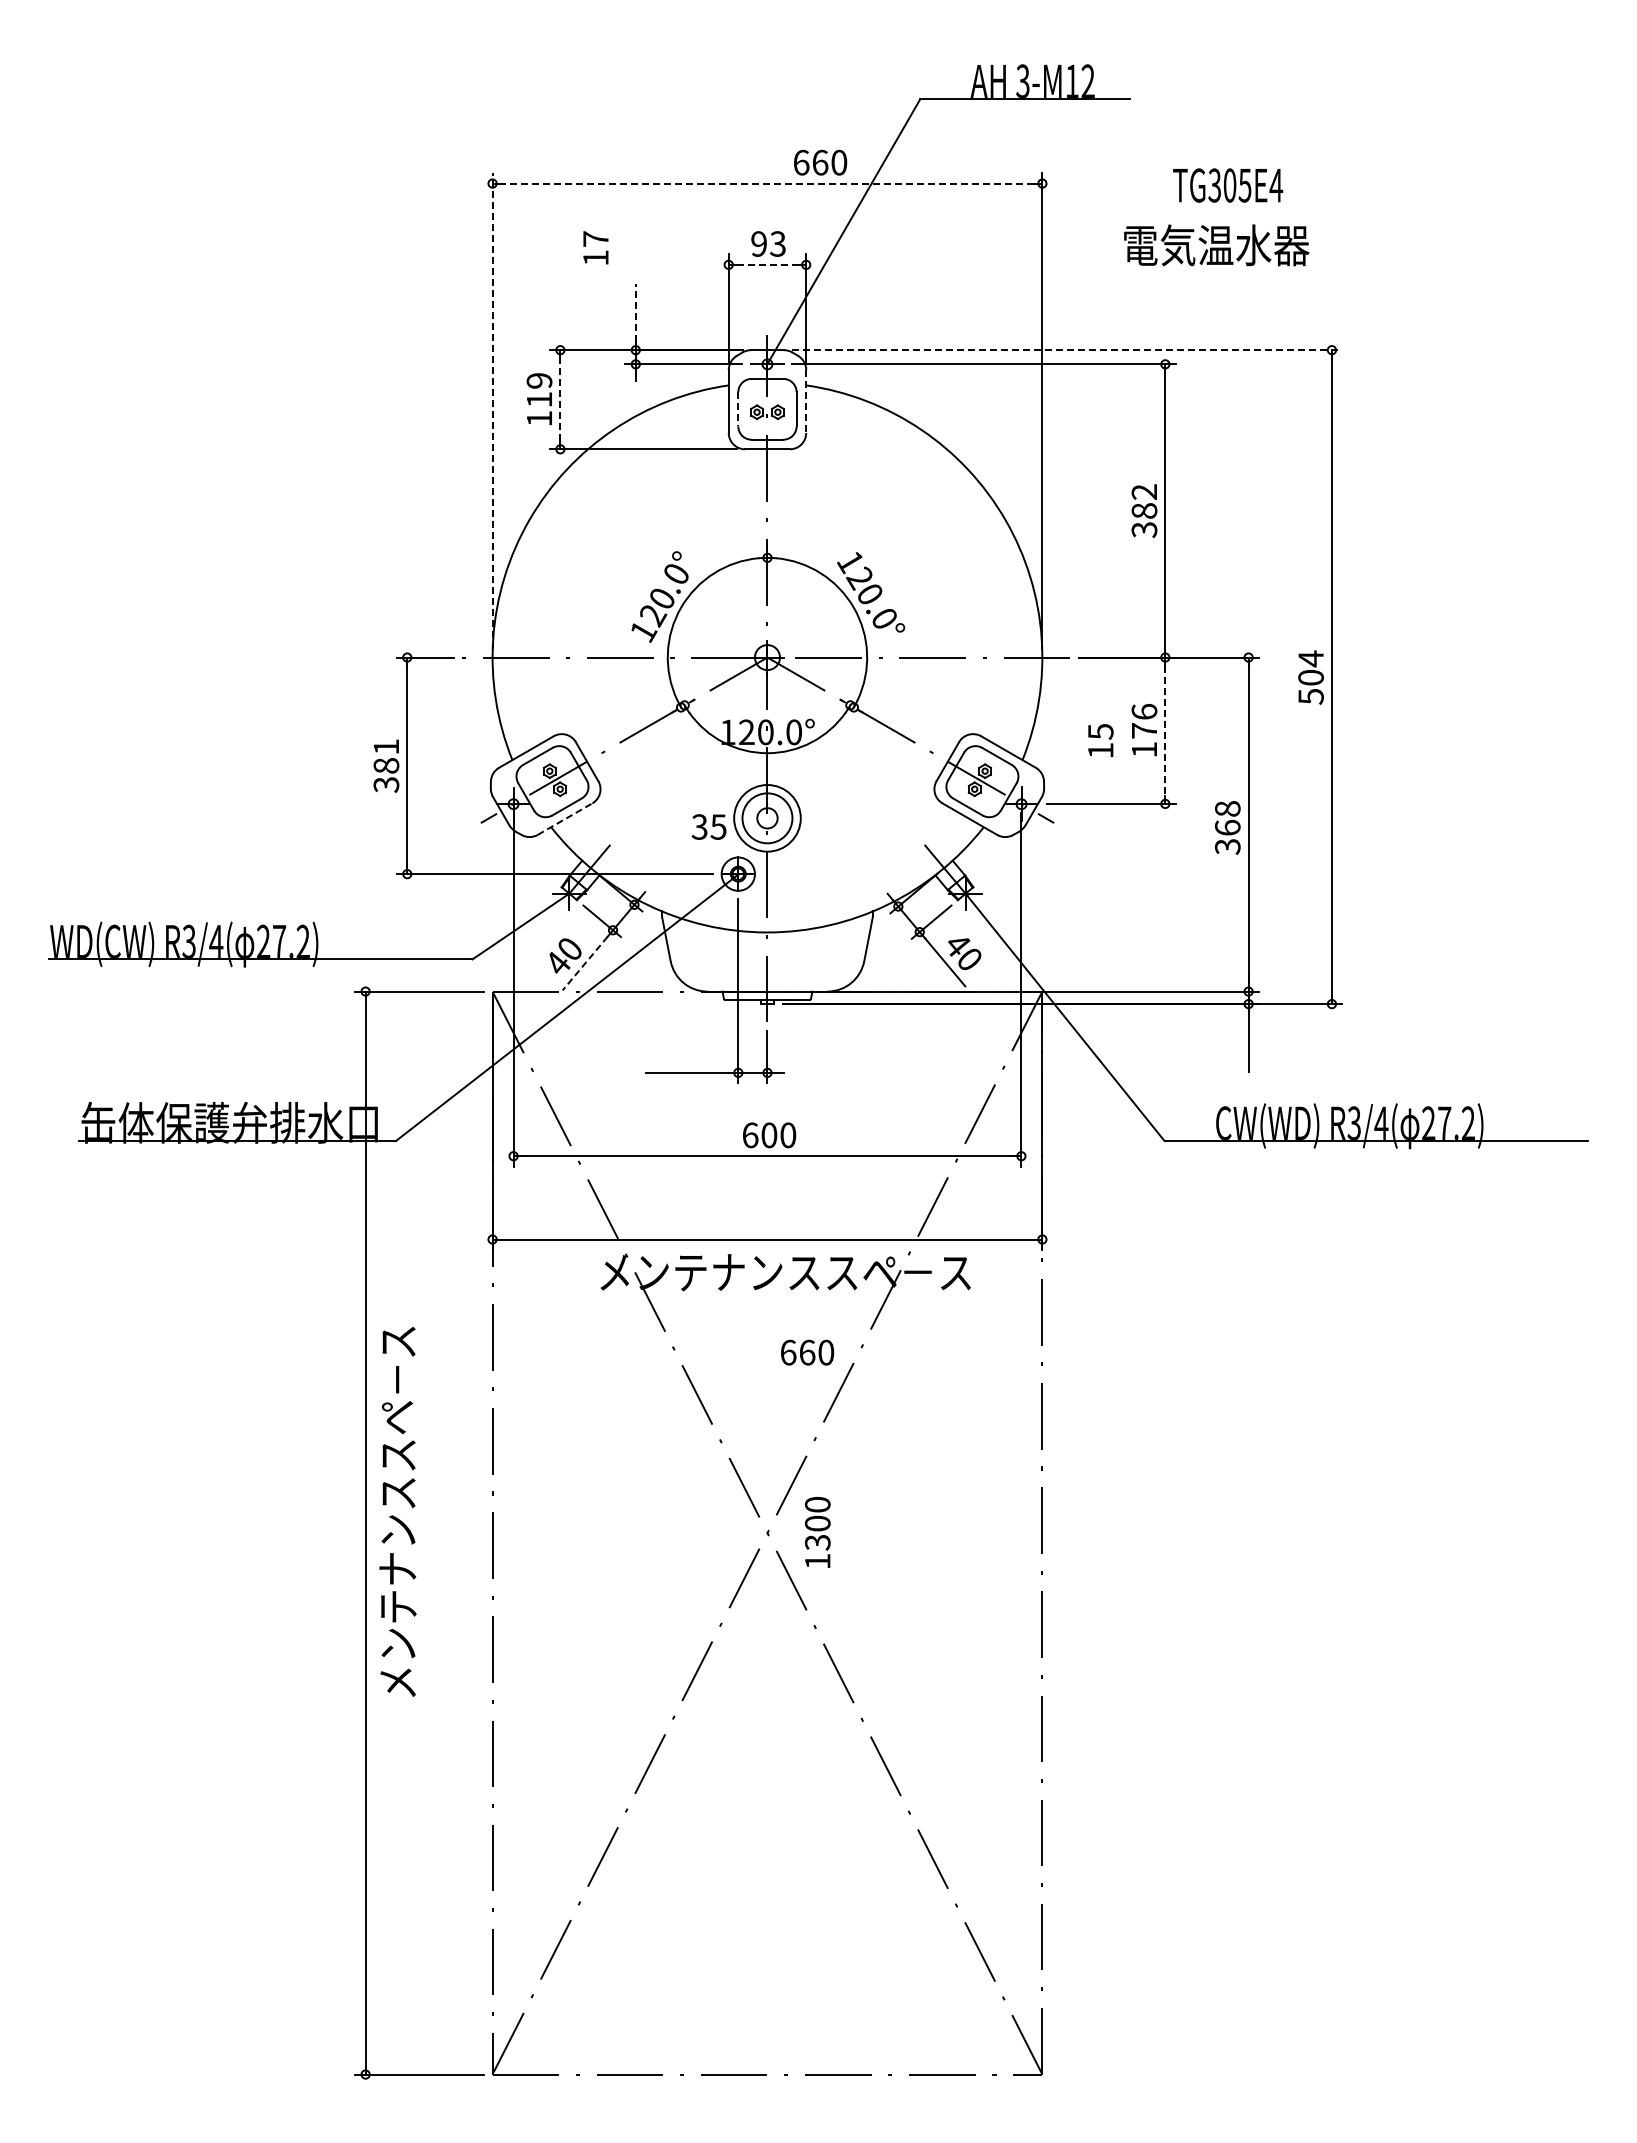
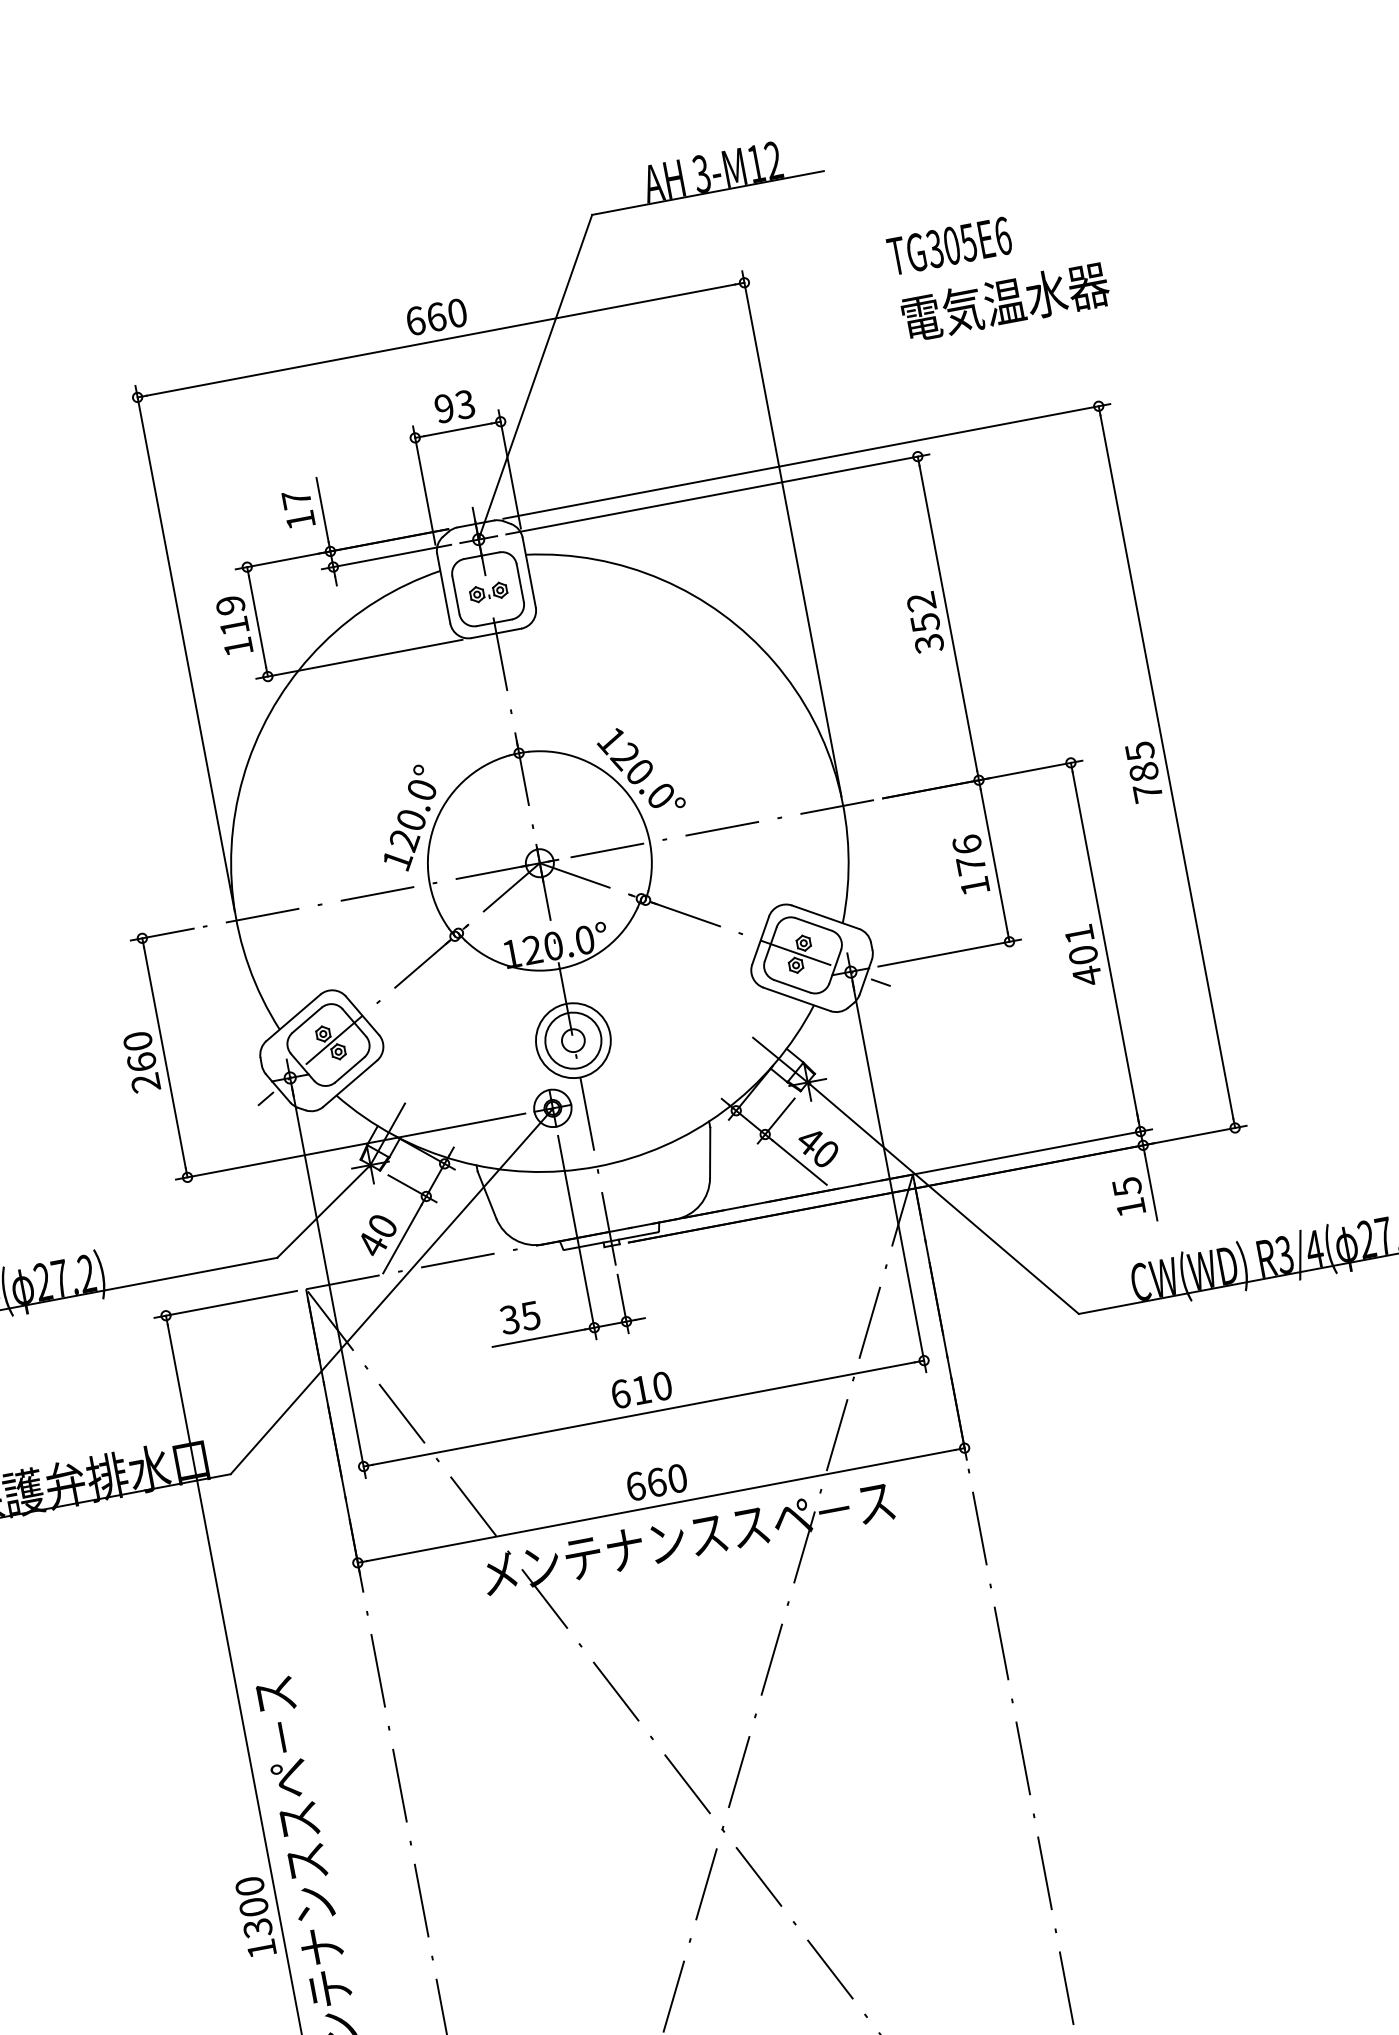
text: (820, 162) -> (436, 316), moved
line: (767, 183) -> (441, 340), dashed -> solid
text: (1276, 185) -> (1003, 236), TG305E4 -> TG305E6
text: (1216, 245) -> (1005, 301), moved
text: (595, 247) -> (298, 508), moved
line: (767, 264) -> (457, 429), dashed -> solid
line: (635, 312) -> (322, 509), dashed -> solid
line: (1067, 350) -> (806, 461), dashed -> solid
line: (560, 399) -> (257, 621), dashed -> solid
line: (806, 401) -> (529, 572), dashed -> solid
line: (738, 409) -> (456, 595), dashed -> solid
line: (492, 410) -> (184, 647), dashed -> solid
text: (1144, 511) -> (925, 623), 382 -> 352
text: (1310, 677) -> (1143, 771), 504 -> 785
line: (1165, 730) -> (994, 860), dashed -> solid
text: (1100, 740) -> (1128, 1196), moved
text: (386, 765) -> (141, 1061), 381 -> 260
line: (565, 819) -> (350, 1084), dashed -> solid
text: (708, 826) -> (519, 1317), moved
text: (1227, 828) -> (1083, 955), 368 -> 401
line: (584, 963) -> (401, 1239), dashed -> solid
text: (769, 1135) -> (641, 1390), 600 -> 610
text: (807, 1352) -> (656, 1482), moved
text: (817, 1532) -> (255, 1917), moved

